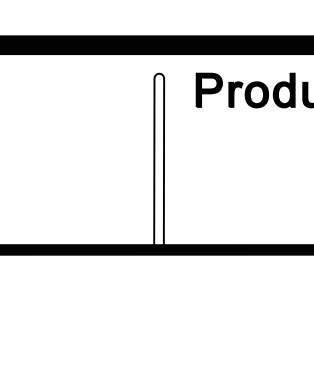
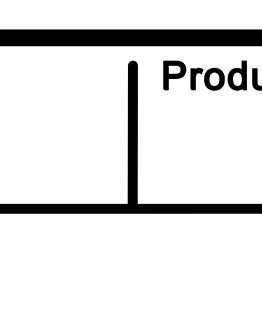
fill: (159, 162) -> (133, 135), added

